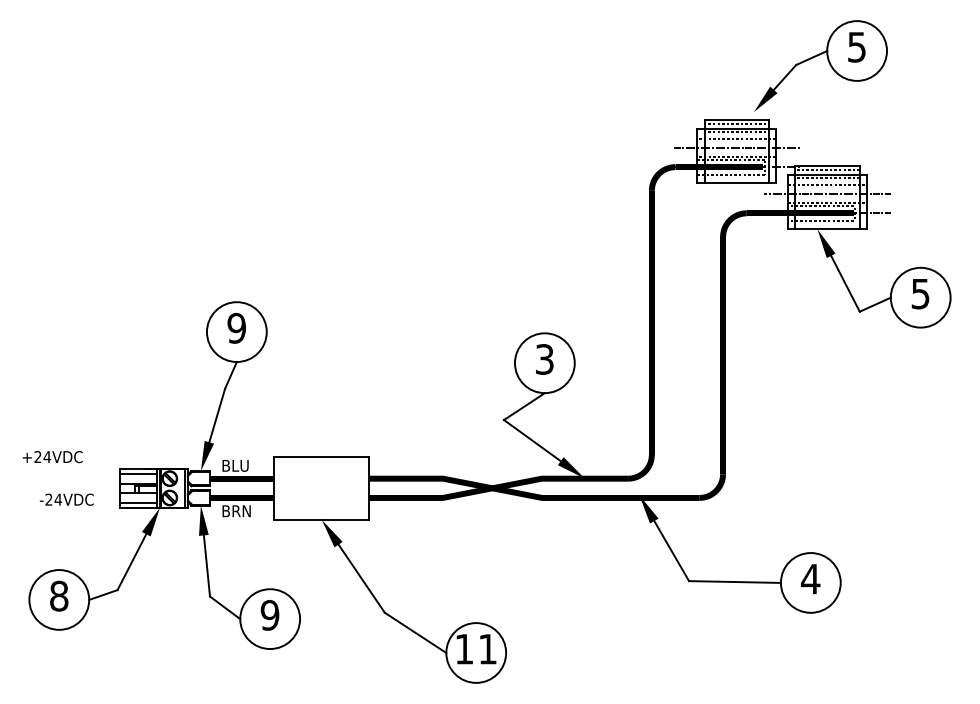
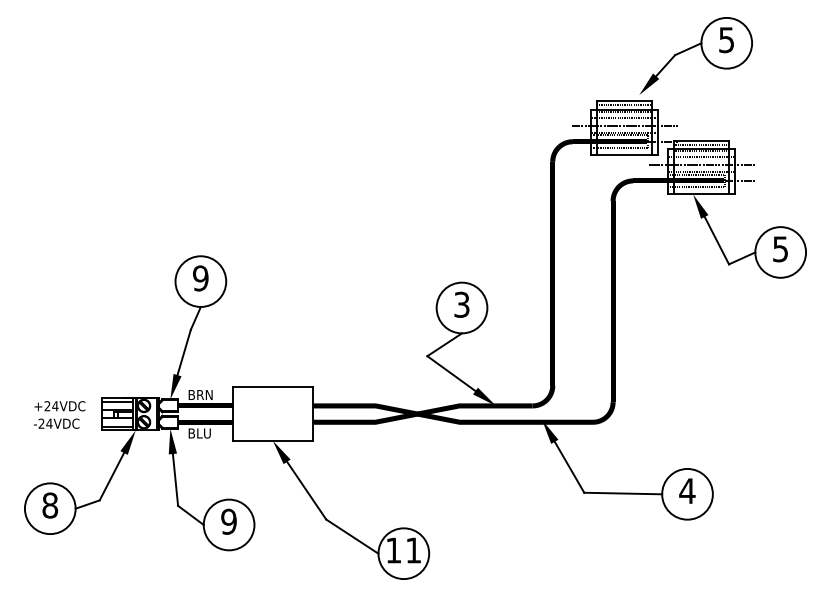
text: (52, 457) -> (59, 406), moved
text: (242, 465) -> (205, 394), BLU -> BRN
text: (242, 511) -> (205, 433), BRN -> BLU

